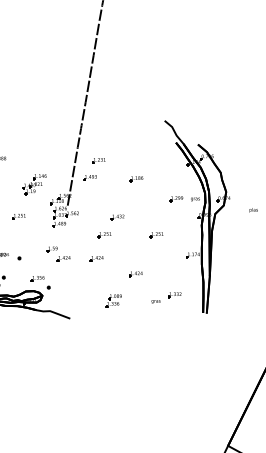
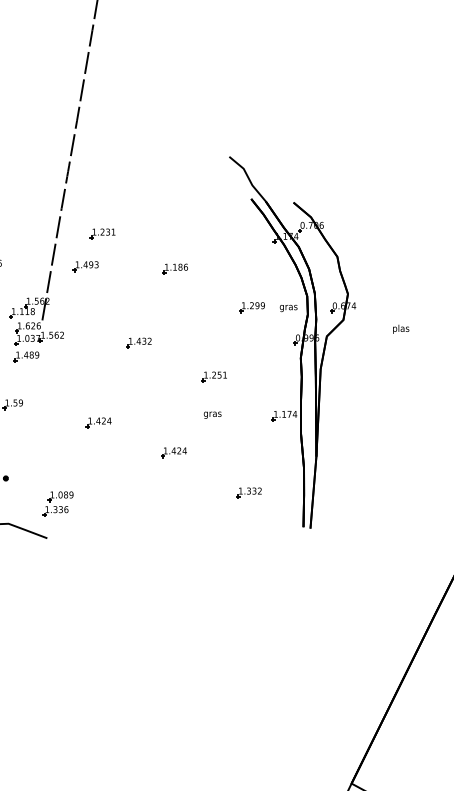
part: (104, 235) -> (113, 377), removed
part: (63, 258) -> (34, 422), removed
part: (113, 300) -> (57, 503), moved
text: (155, 301) -> (211, 414), moved

